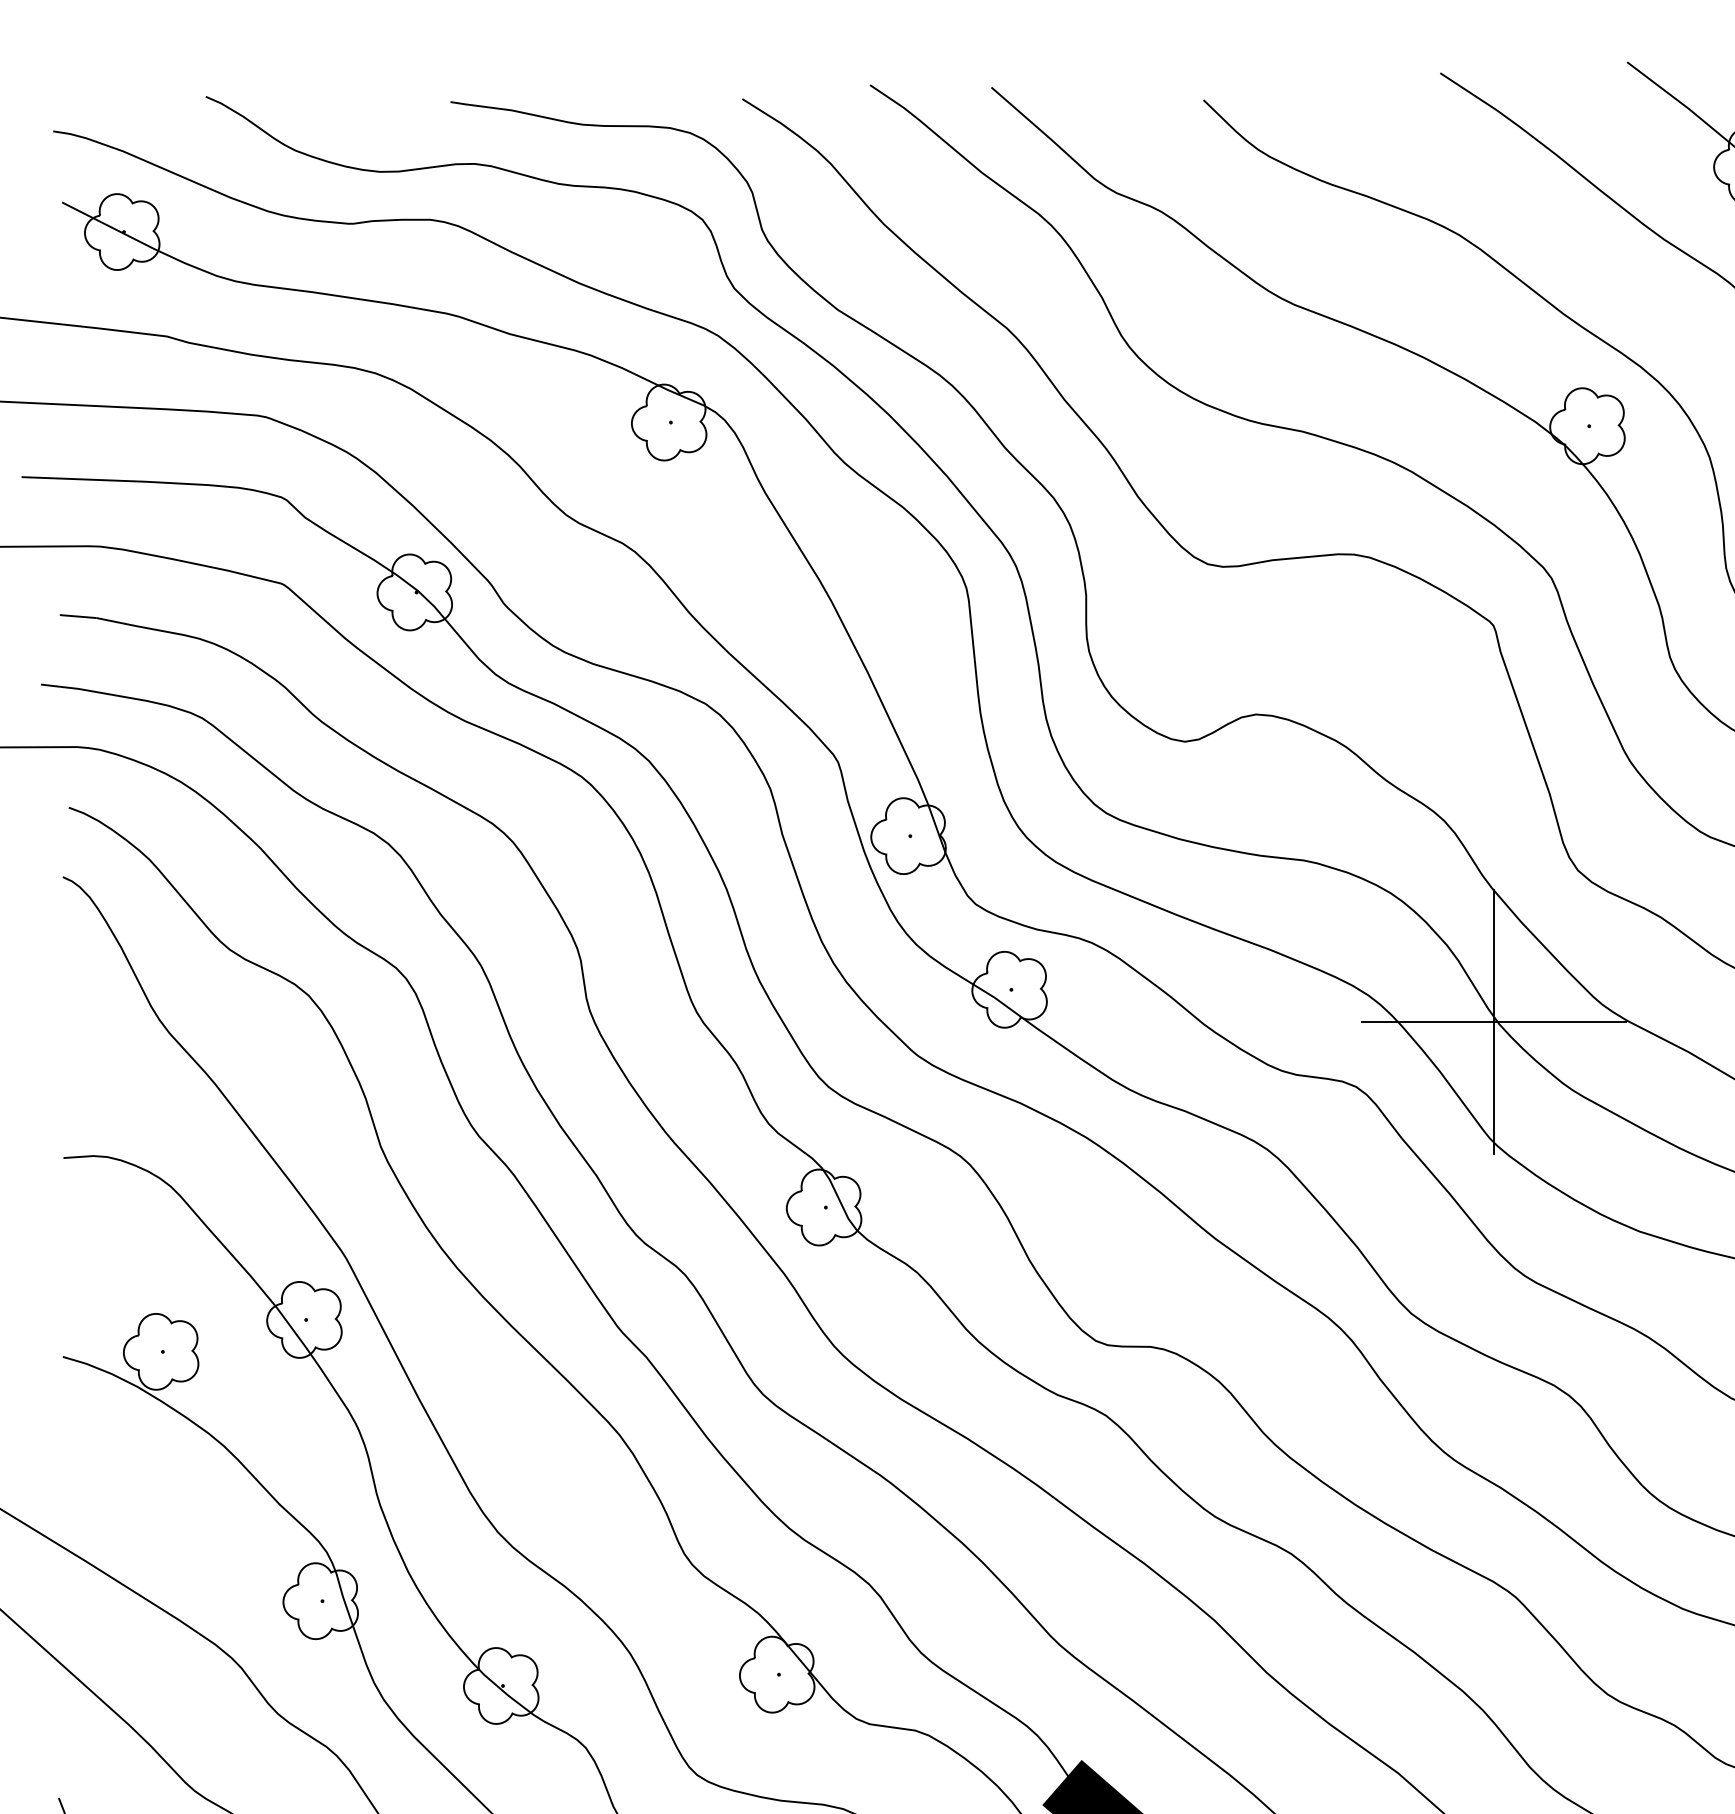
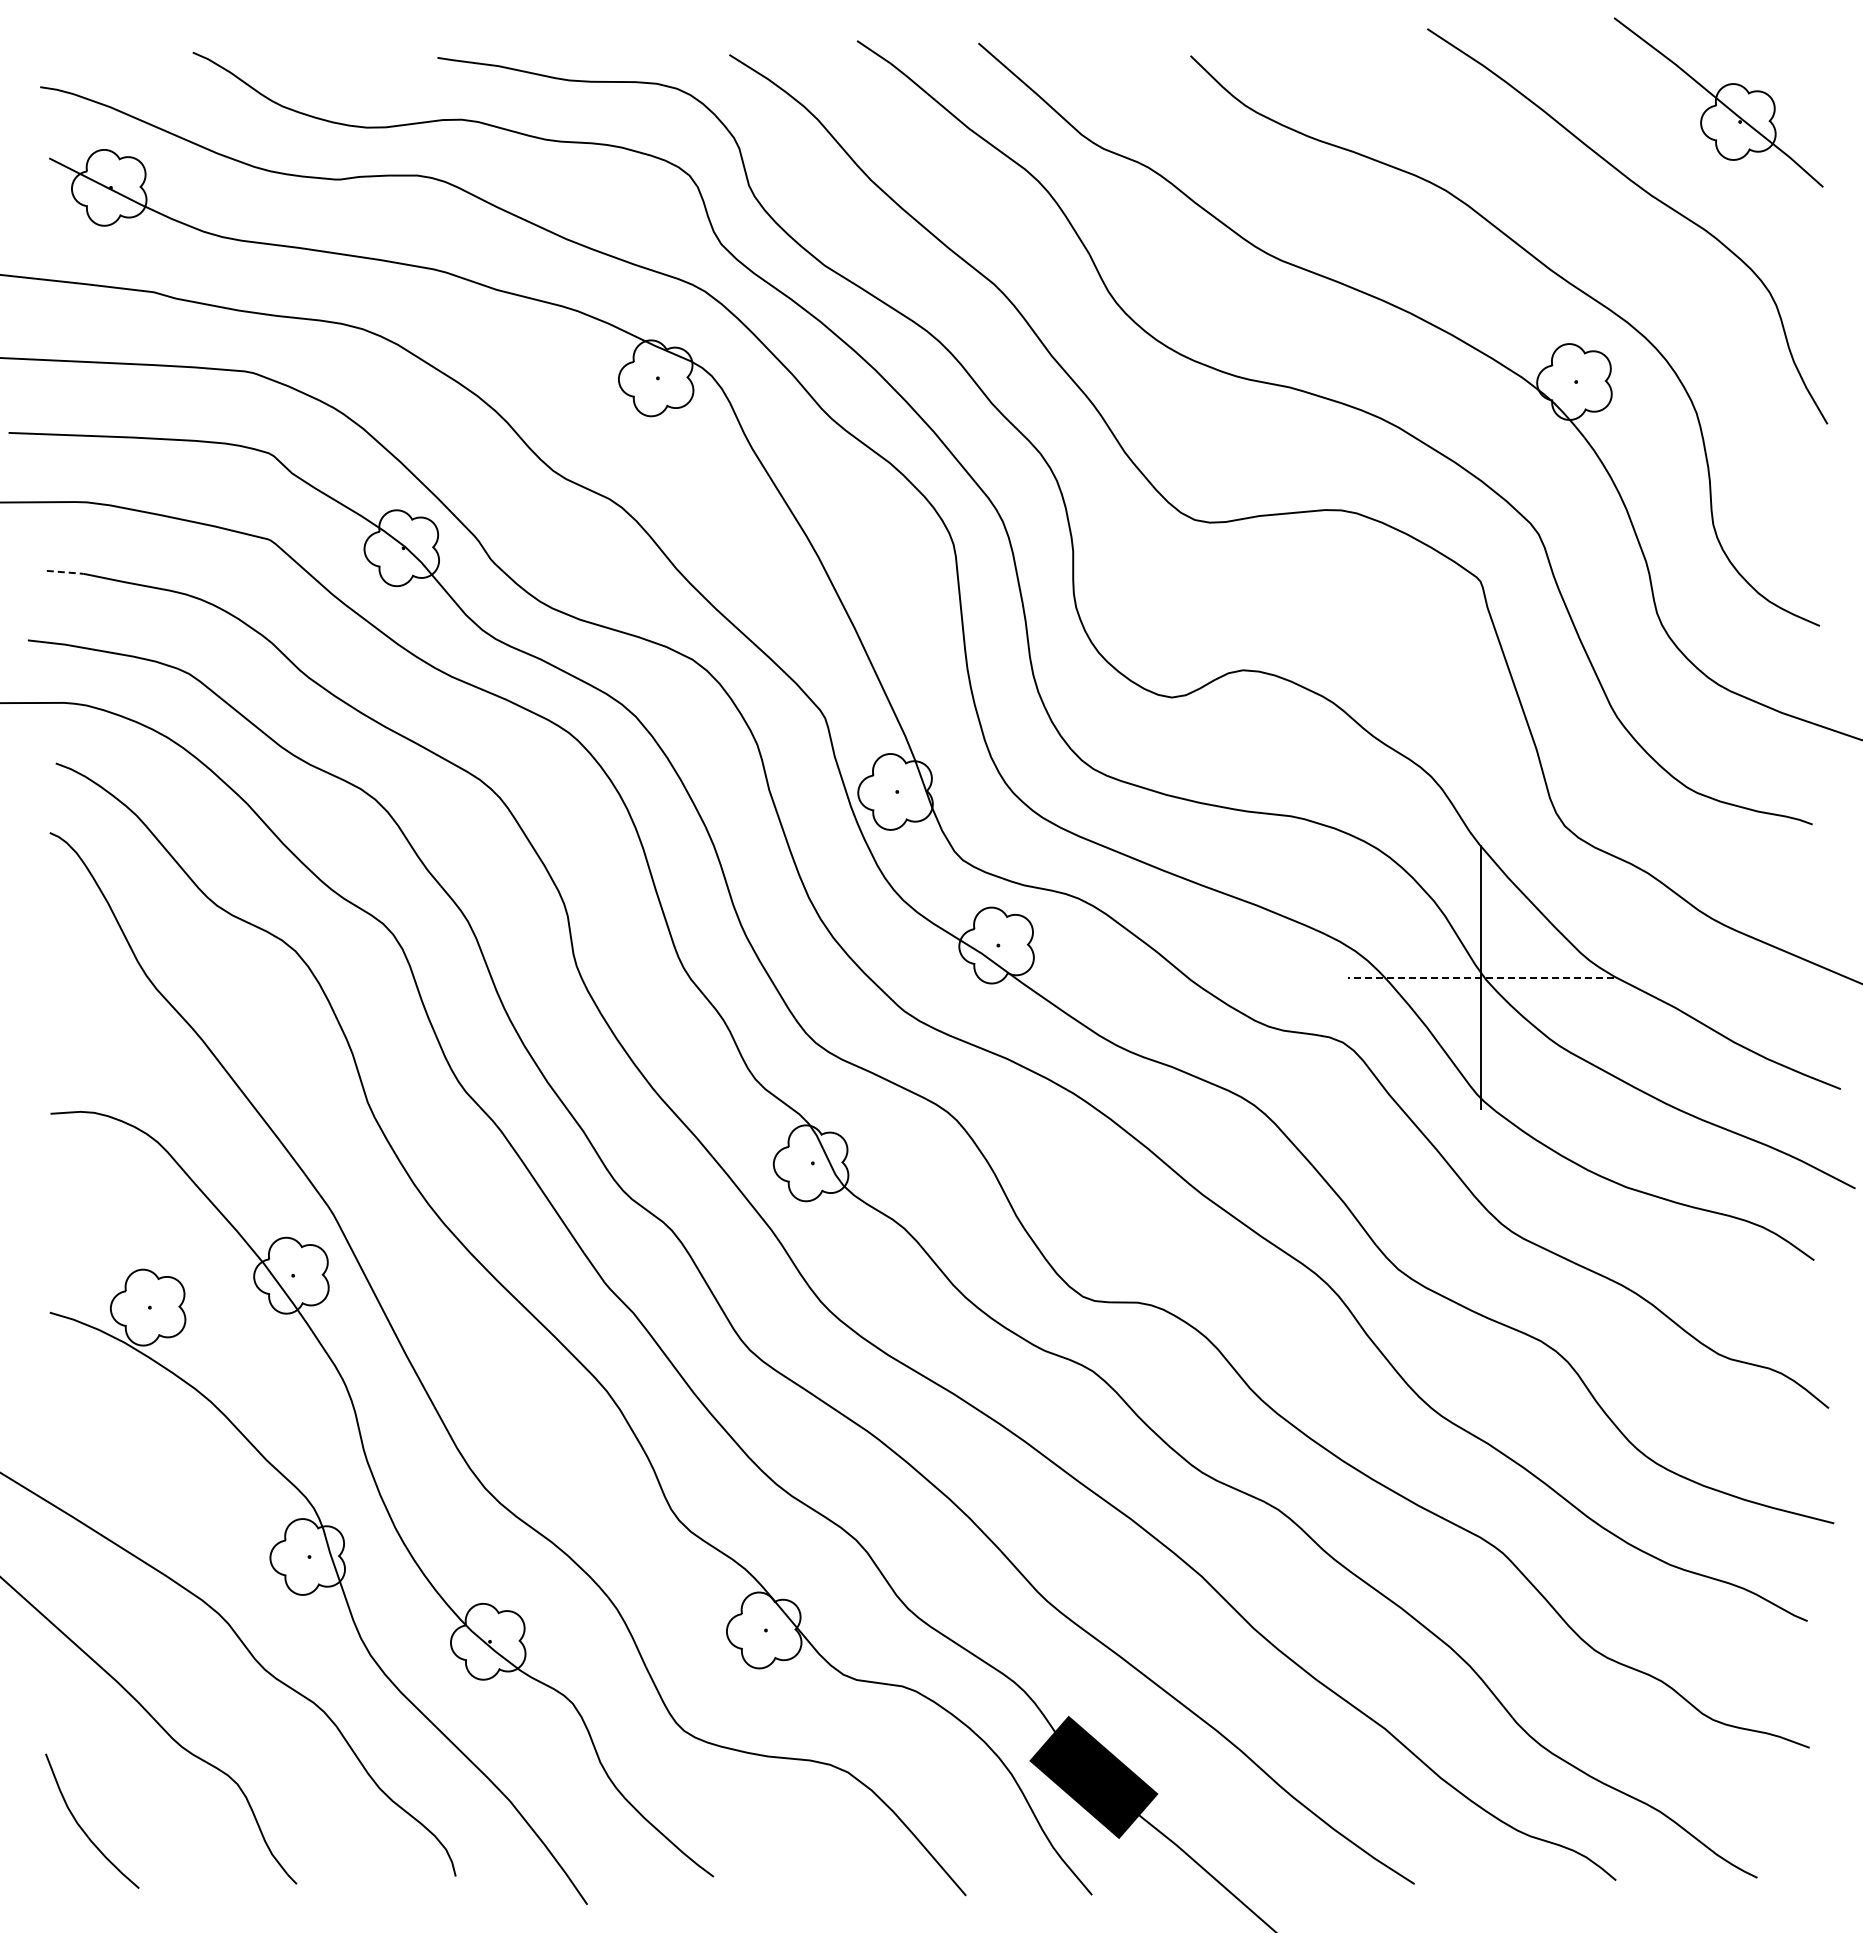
line: (78, 616) -> (65, 572), solid -> dashed
line: (1494, 1021) -> (1481, 977), solid -> dashed

